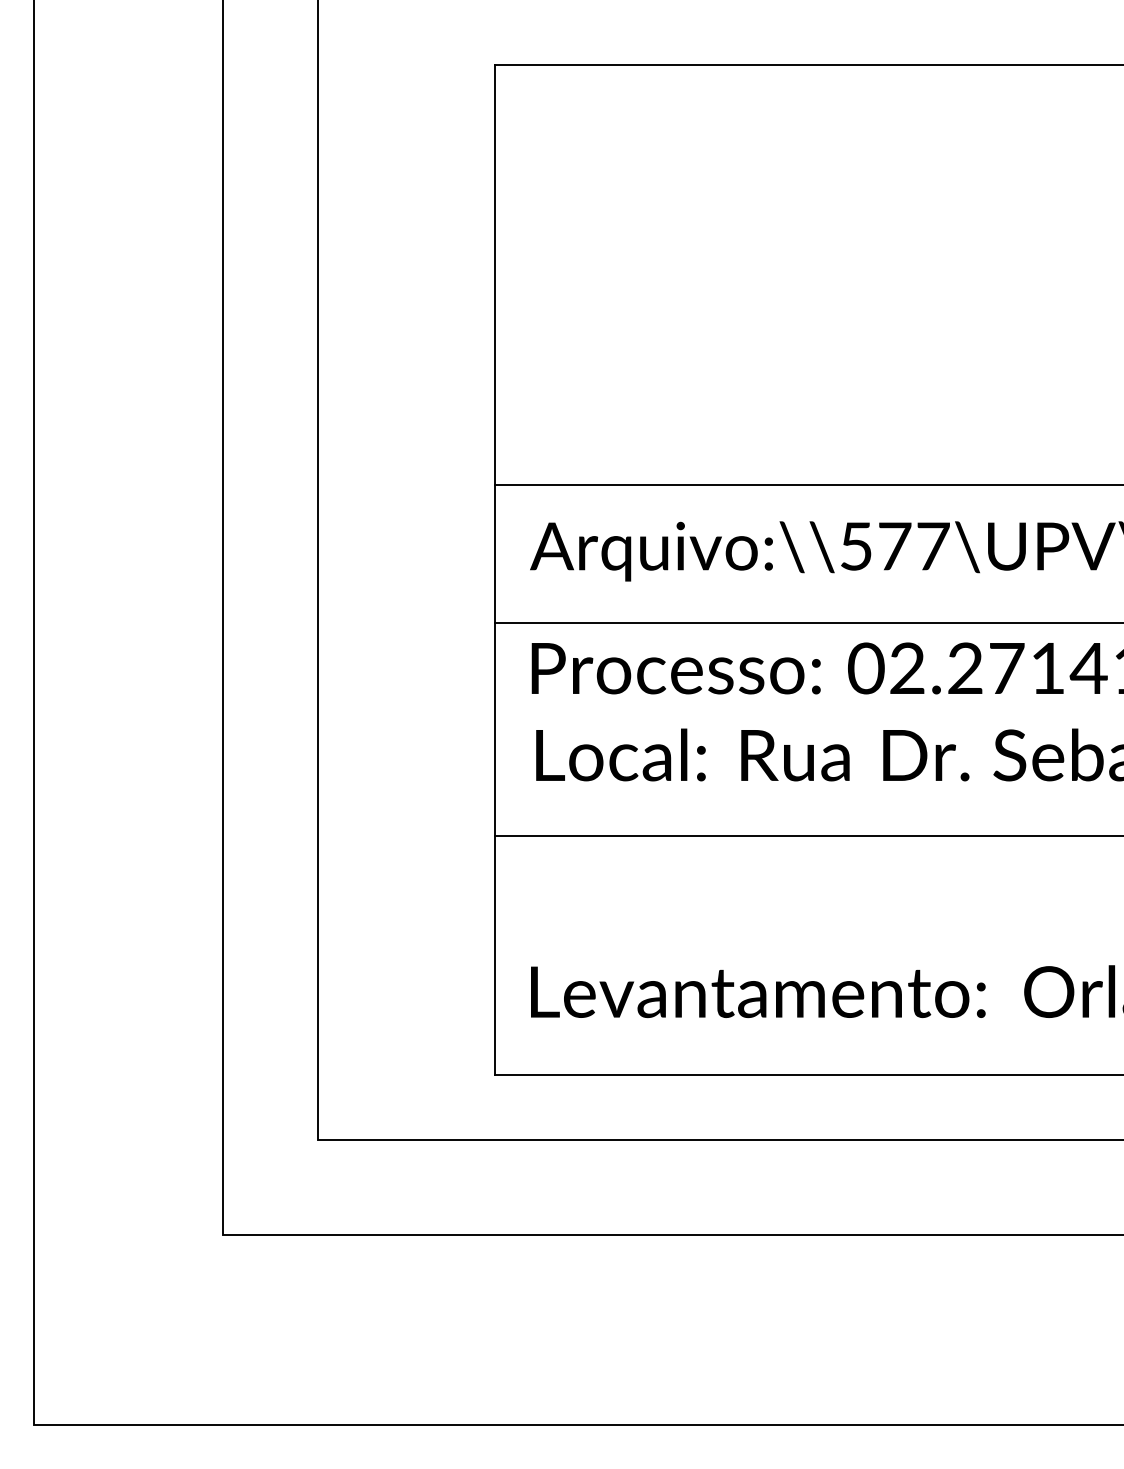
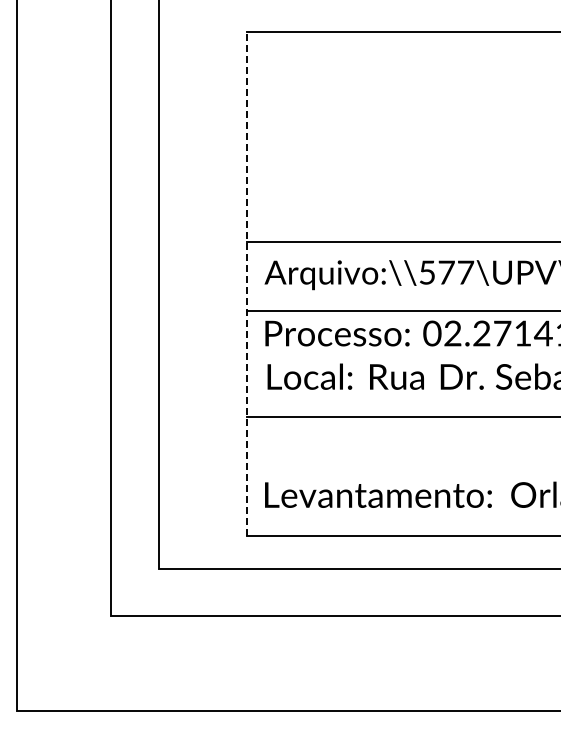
line: (495, 568) -> (247, 283), solid -> dashed

